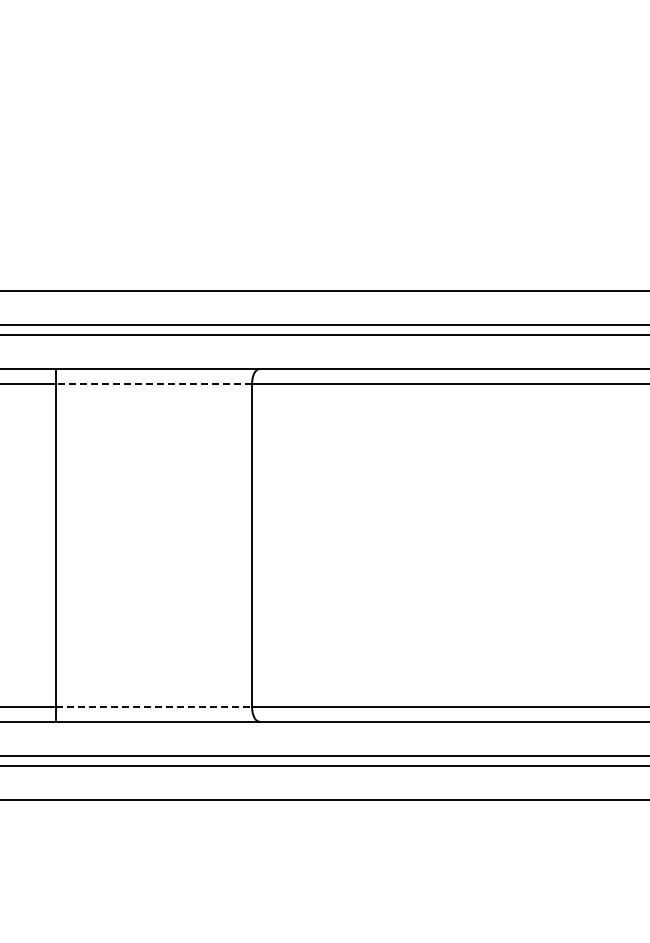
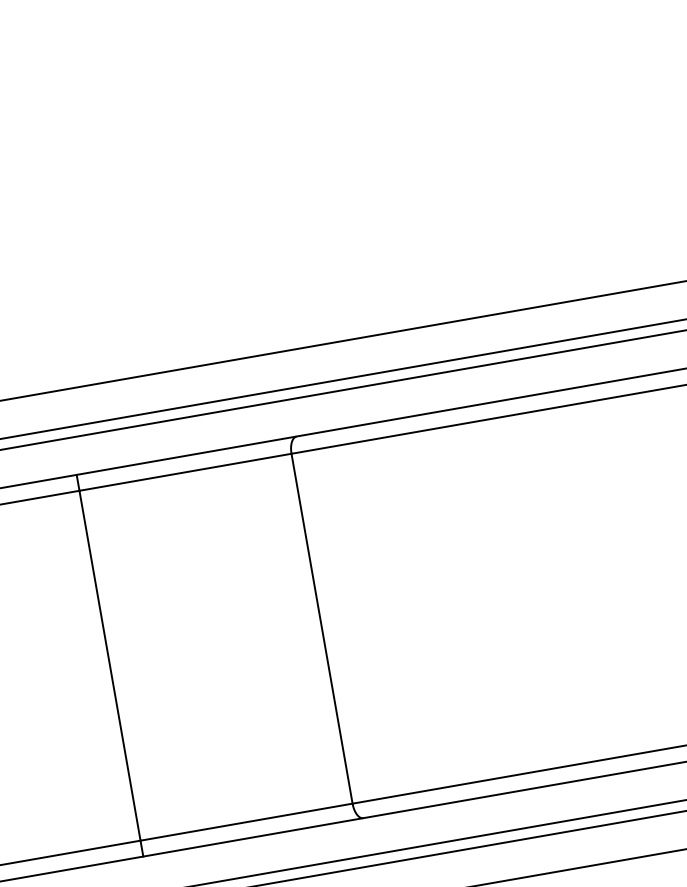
line: (154, 383) -> (185, 471), dashed -> solid
line: (154, 706) -> (246, 821), dashed -> solid

